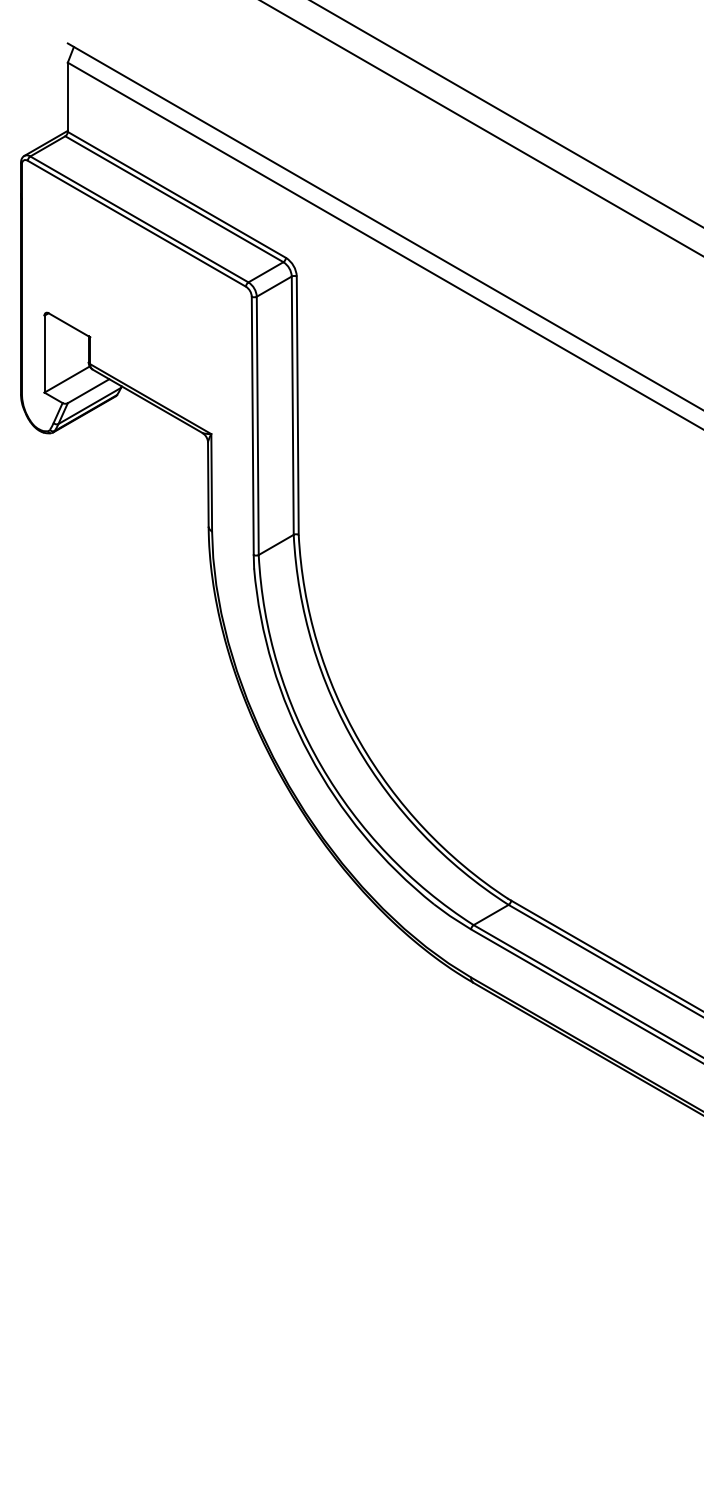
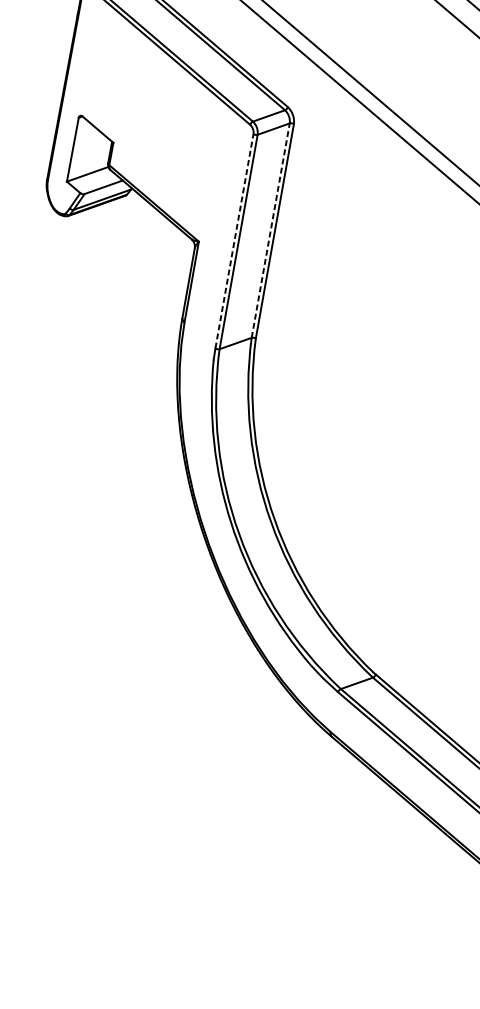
line: (292, 405) -> (270, 230), solid -> dashed
line: (252, 425) -> (234, 240), solid -> dashed

